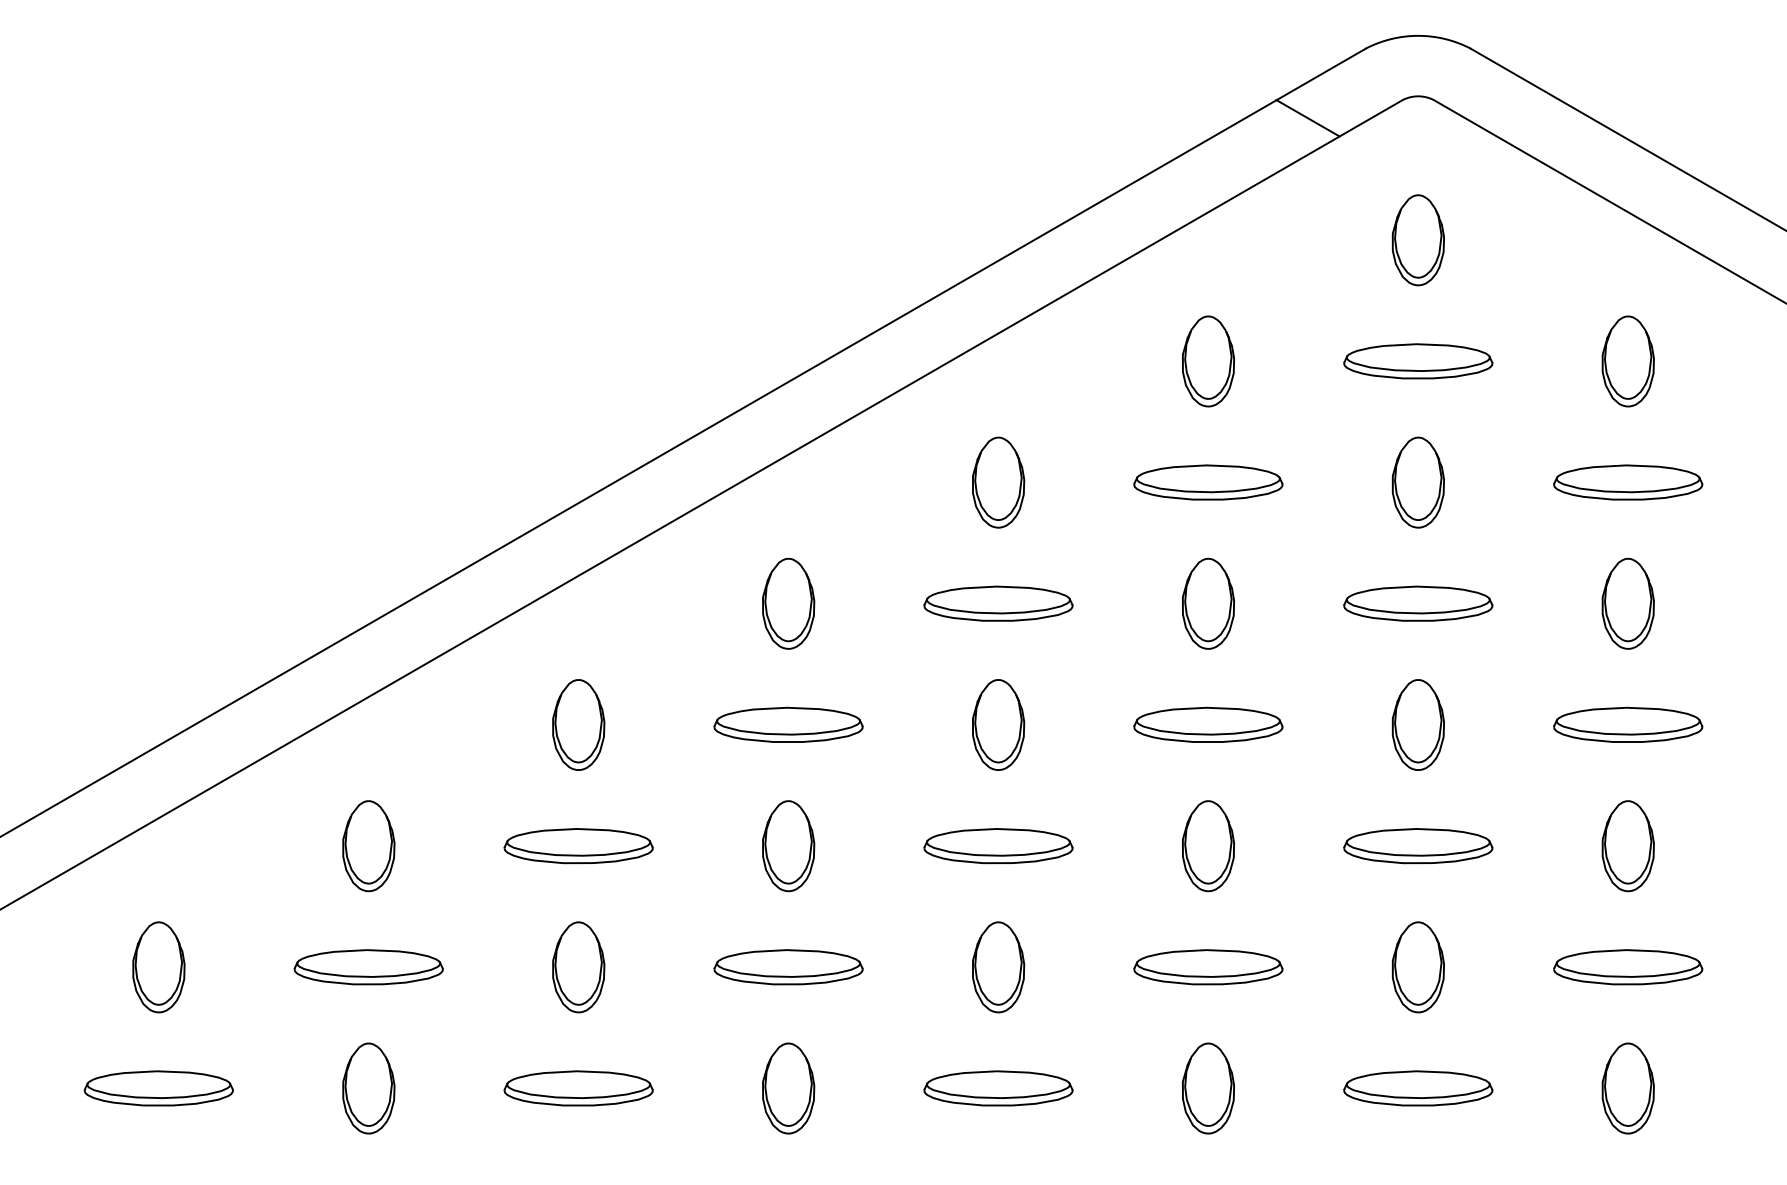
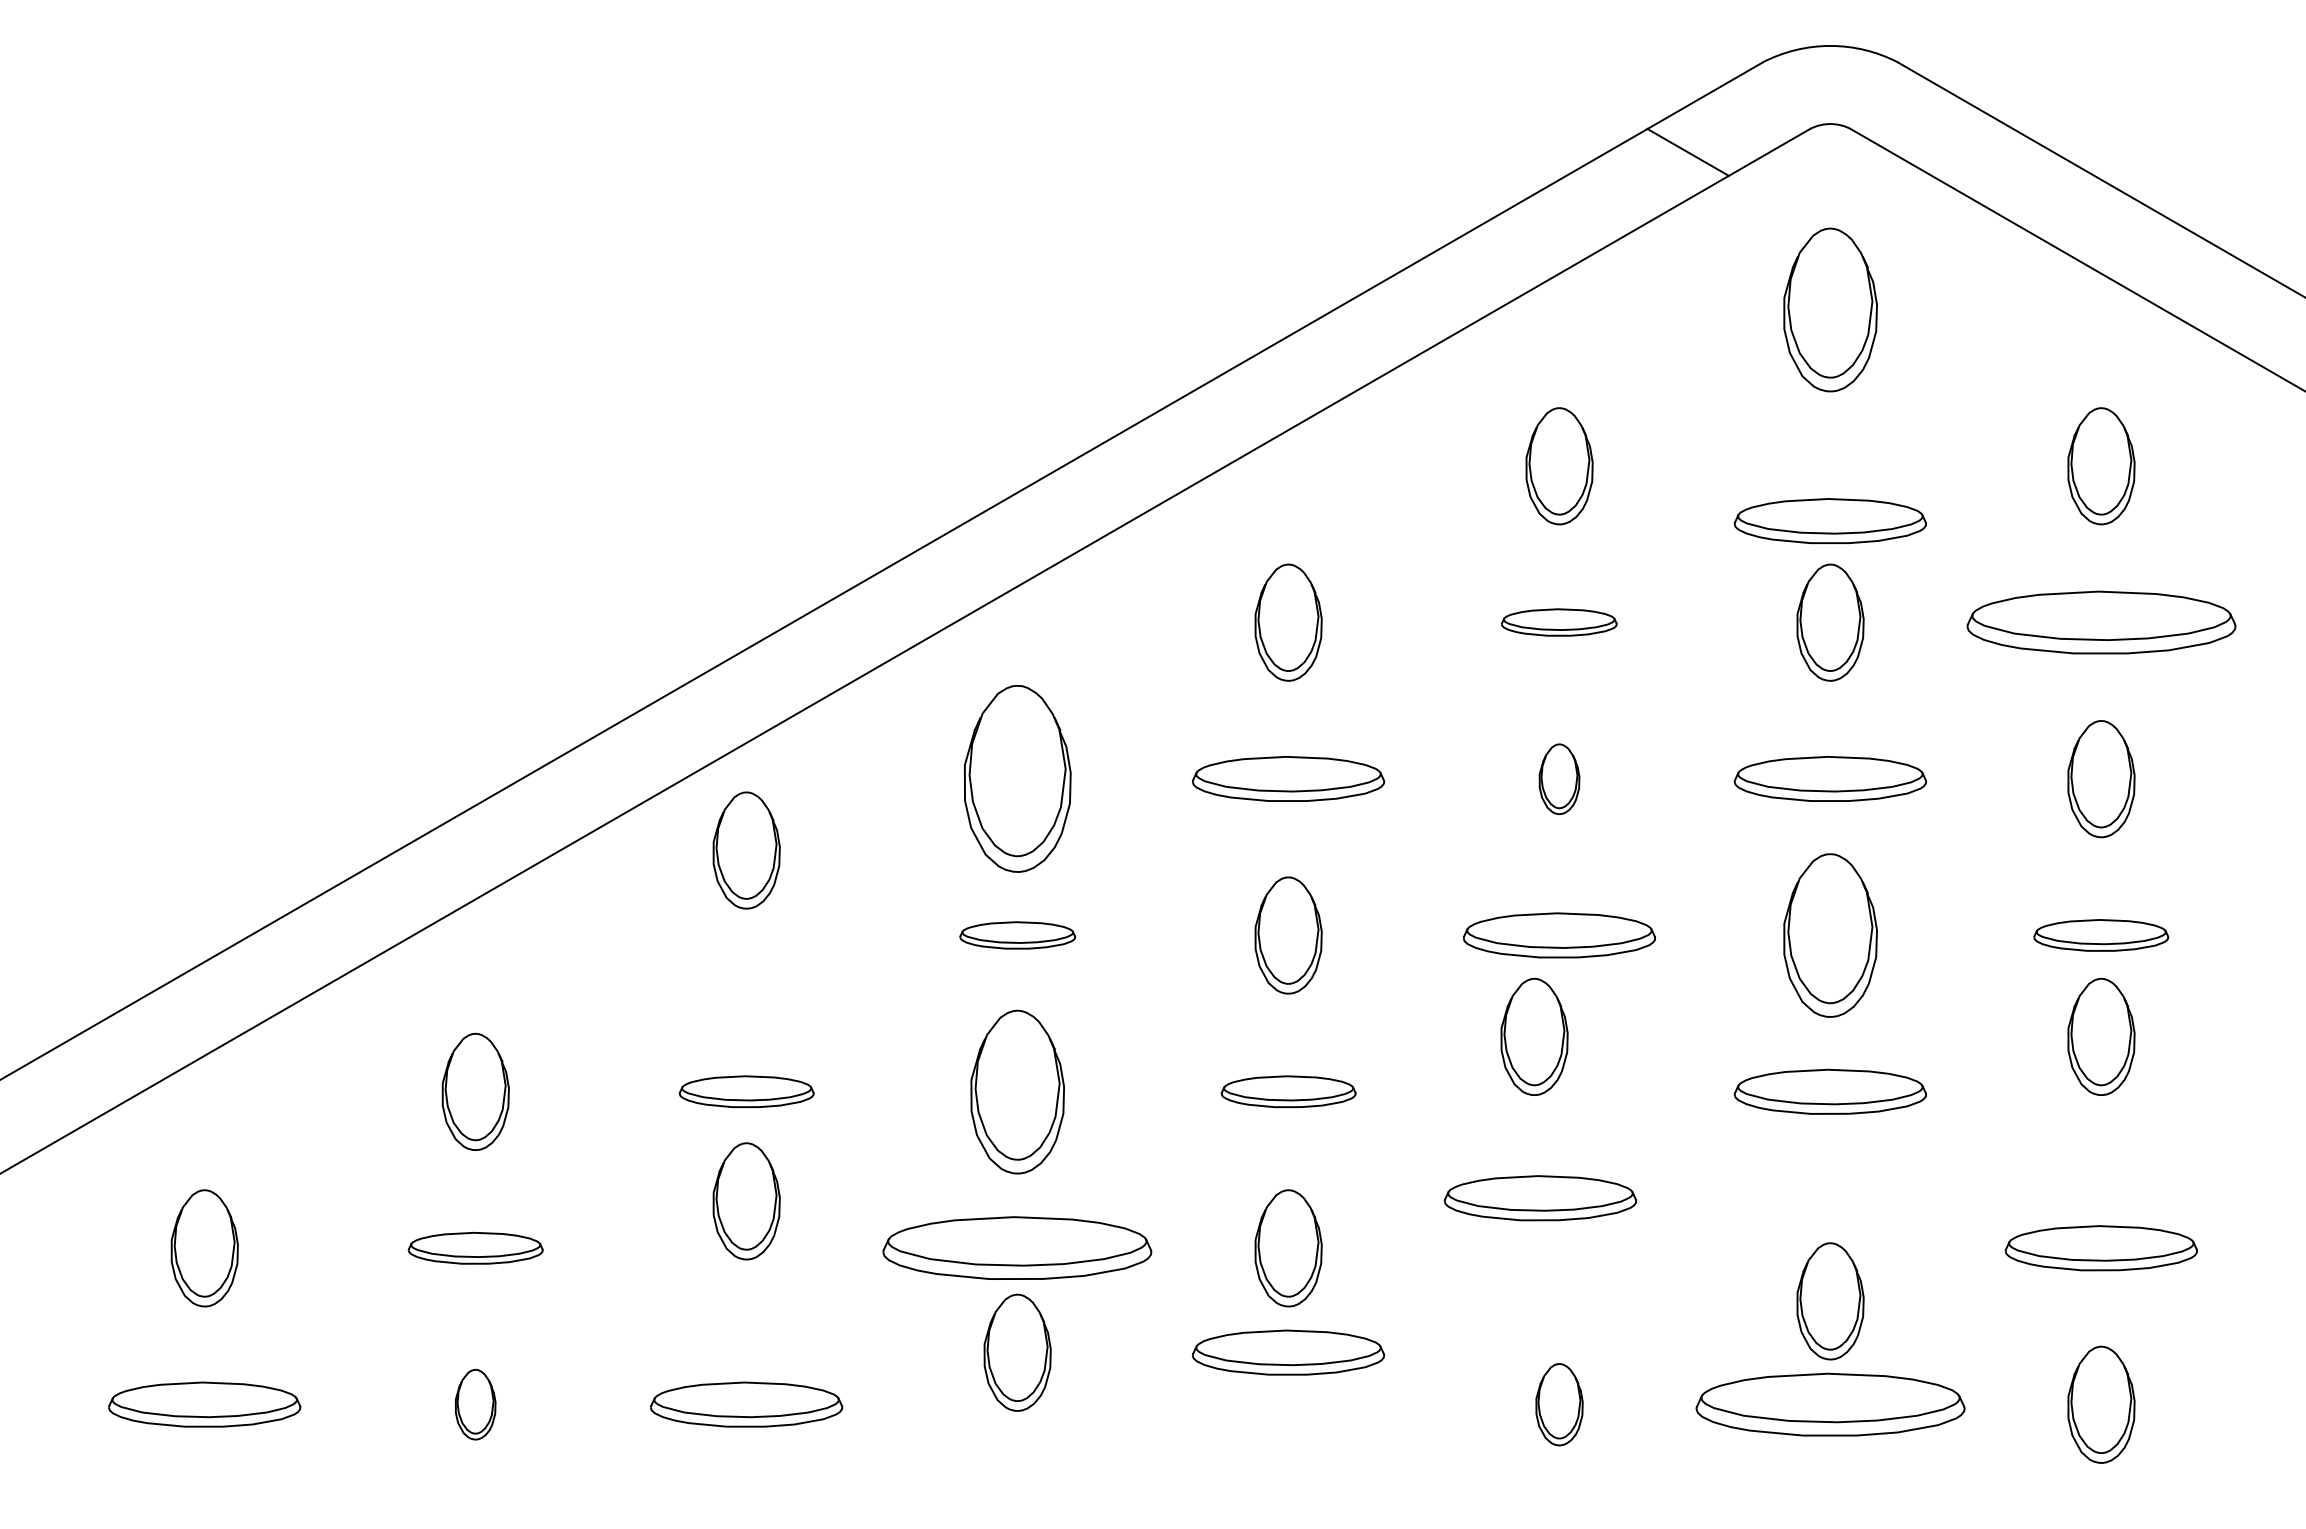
part: (1418, 240) -> (1830, 309), size x1.4
part: (1418, 360) -> (1830, 520), moved
part: (1207, 482) -> (1558, 622), size x0.6
part: (1627, 482) -> (2100, 622), size x1.4
part: (788, 604) -> (1017, 779), size x1.6
part: (1208, 604) -> (1559, 779), size x0.6
part: (578, 724) -> (746, 850), moved
part: (788, 724) -> (1017, 935), size x0.6
part: (1418, 724) -> (1830, 935), size x1.4
part: (1627, 724) -> (2100, 935), size x0.7
part: (578, 845) -> (746, 1091), size x0.7
part: (788, 845) -> (1017, 1091), size x1.4
part: (998, 845) -> (1288, 1091), size x0.7
part: (1208, 845) -> (1534, 1036), moved
part: (1628, 845) -> (2101, 1036), moved
part: (368, 967) -> (475, 1248), size x0.7
part: (578, 967) -> (746, 1201), moved
part: (788, 967) -> (1017, 1248), size x1.4
part: (1207, 967) -> (1539, 1198), moved
part: (1418, 967) -> (1830, 1301), moved
part: (368, 1088) -> (475, 1404), size x0.6
part: (788, 1088) -> (1017, 1352), moved
part: (998, 1088) -> (1288, 1352), moved
part: (1208, 1088) -> (1559, 1404), size x0.7
part: (1417, 1088) -> (1829, 1404), size x1.4

